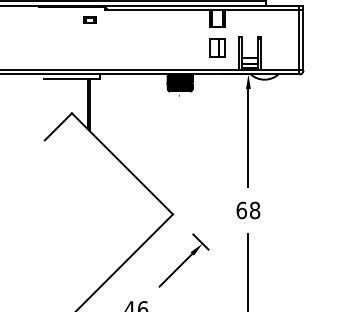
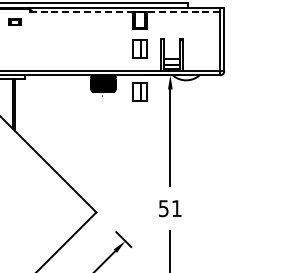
line: (204, 10) -> (127, 12), solid -> dashed
part: (217, 91) -> (140, 91), added
text: (248, 210) -> (170, 208), 68 -> 51

